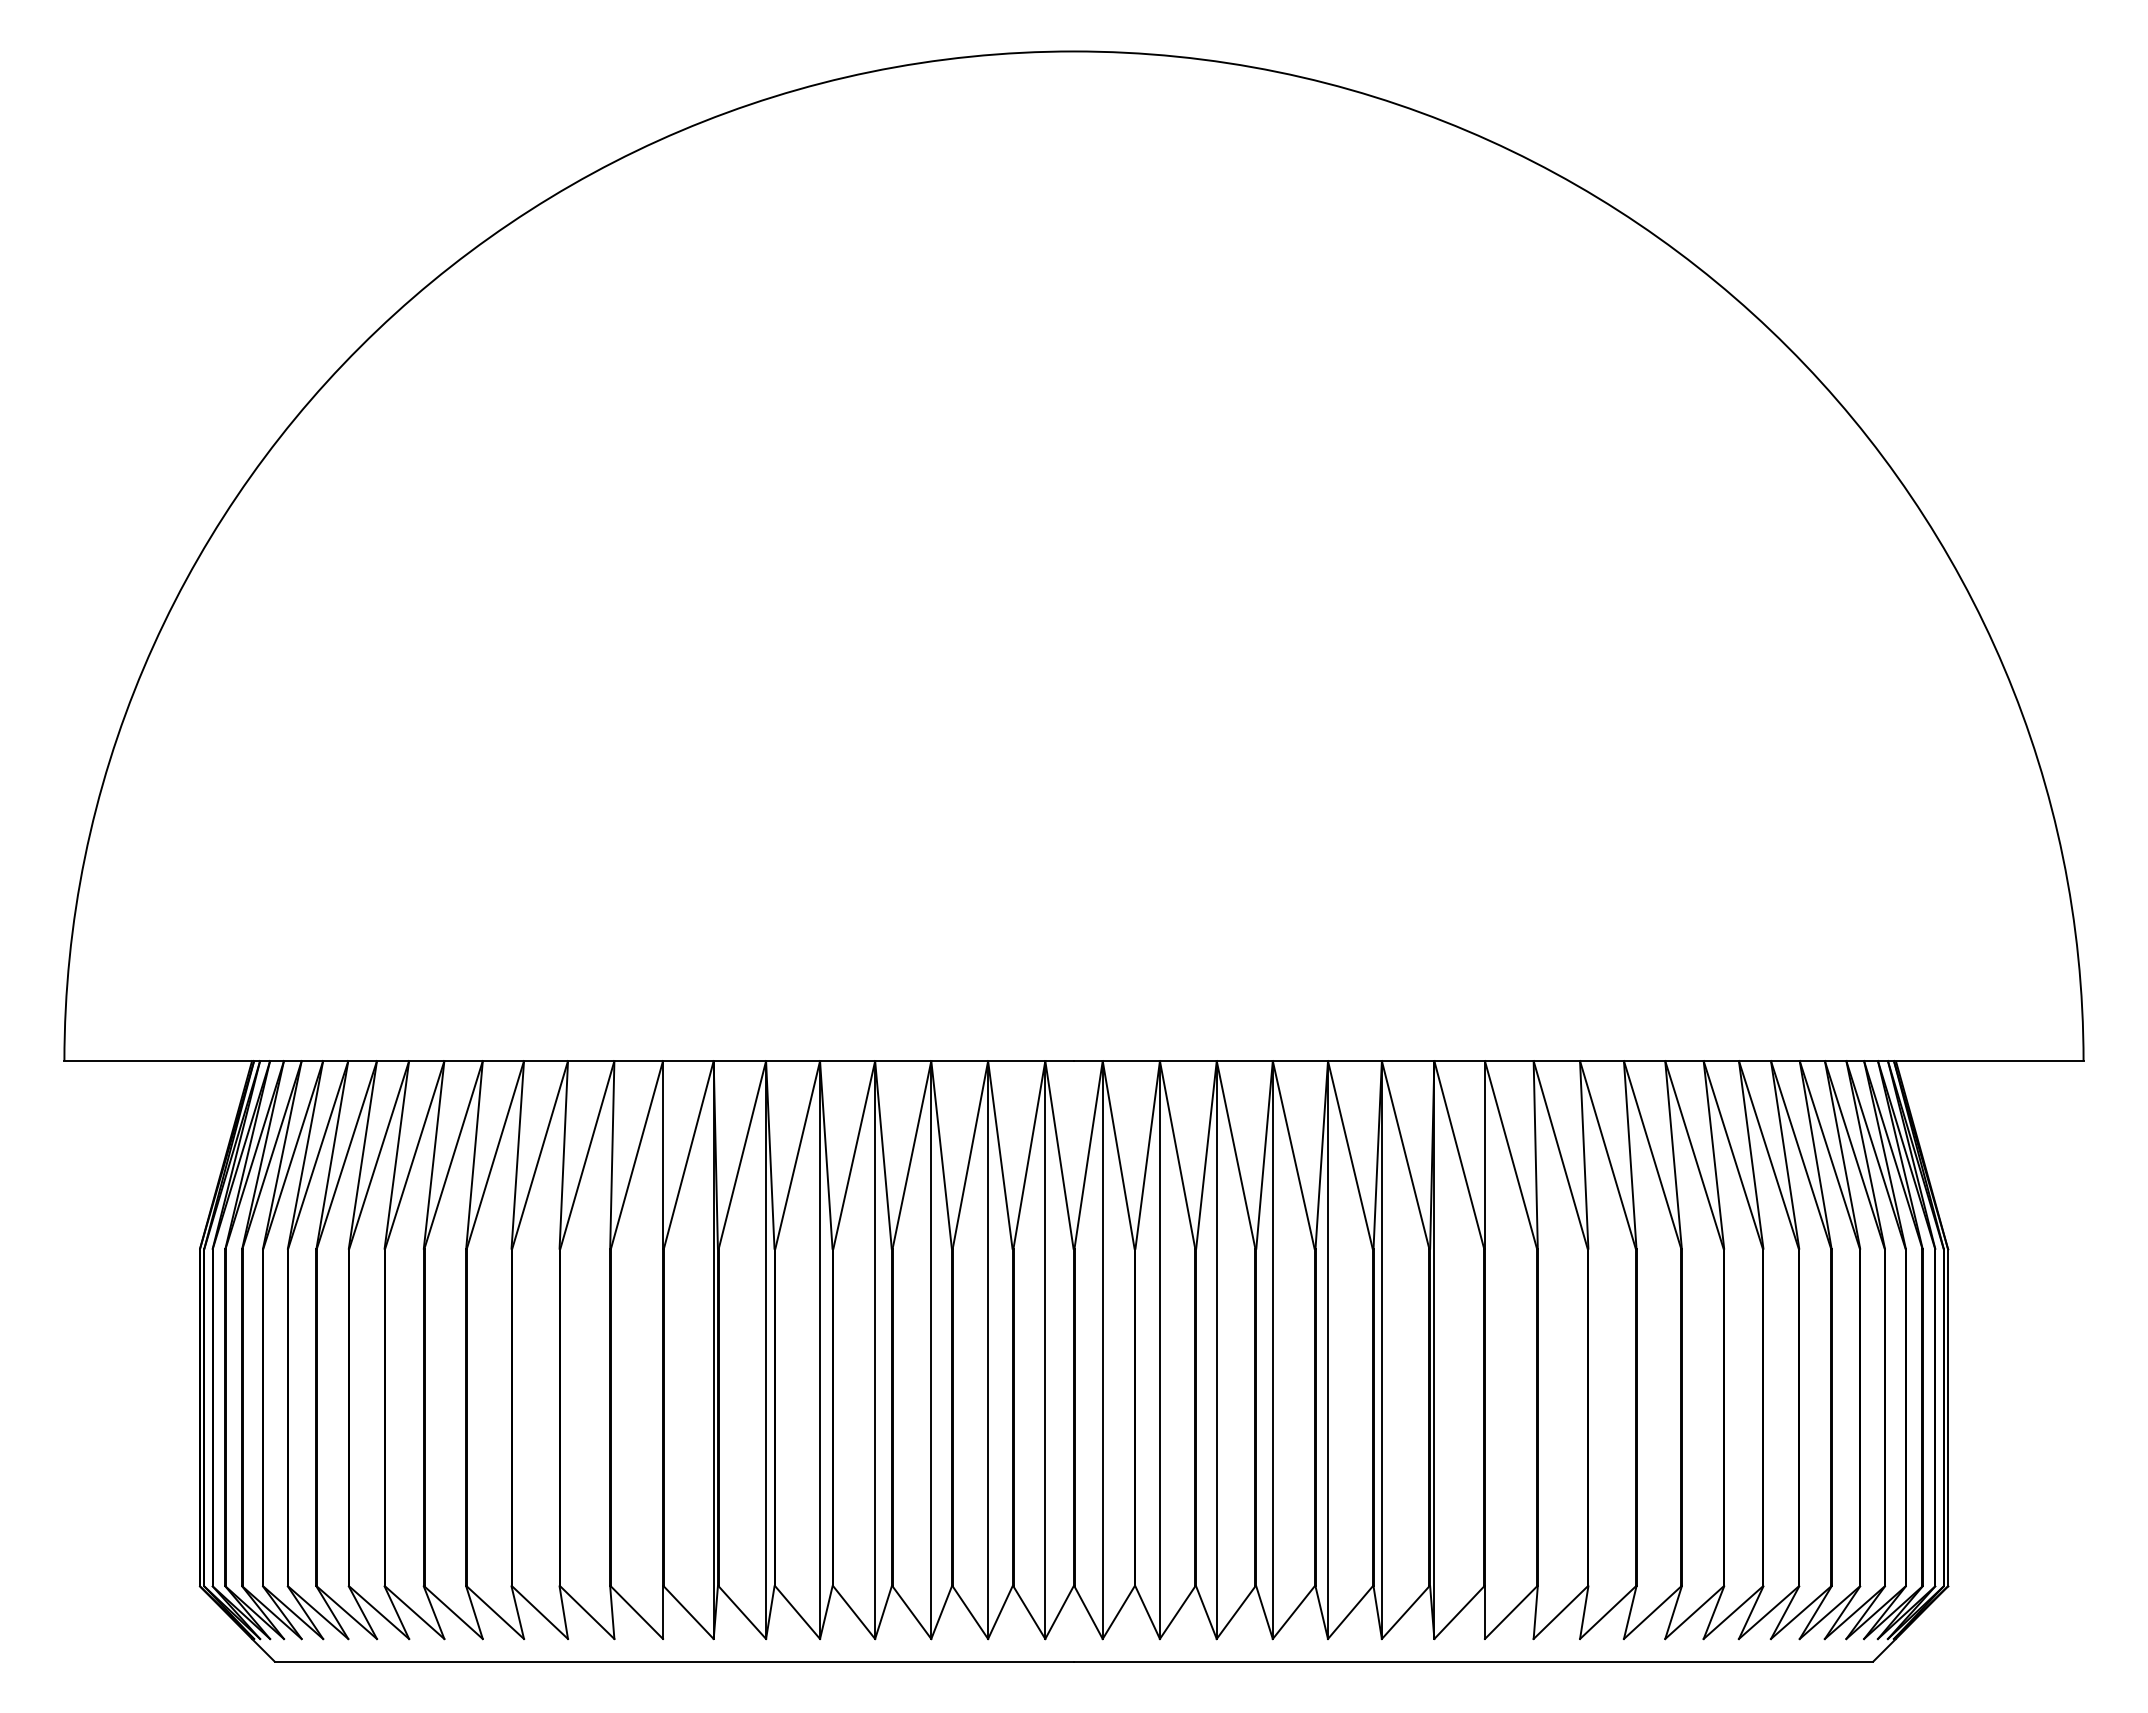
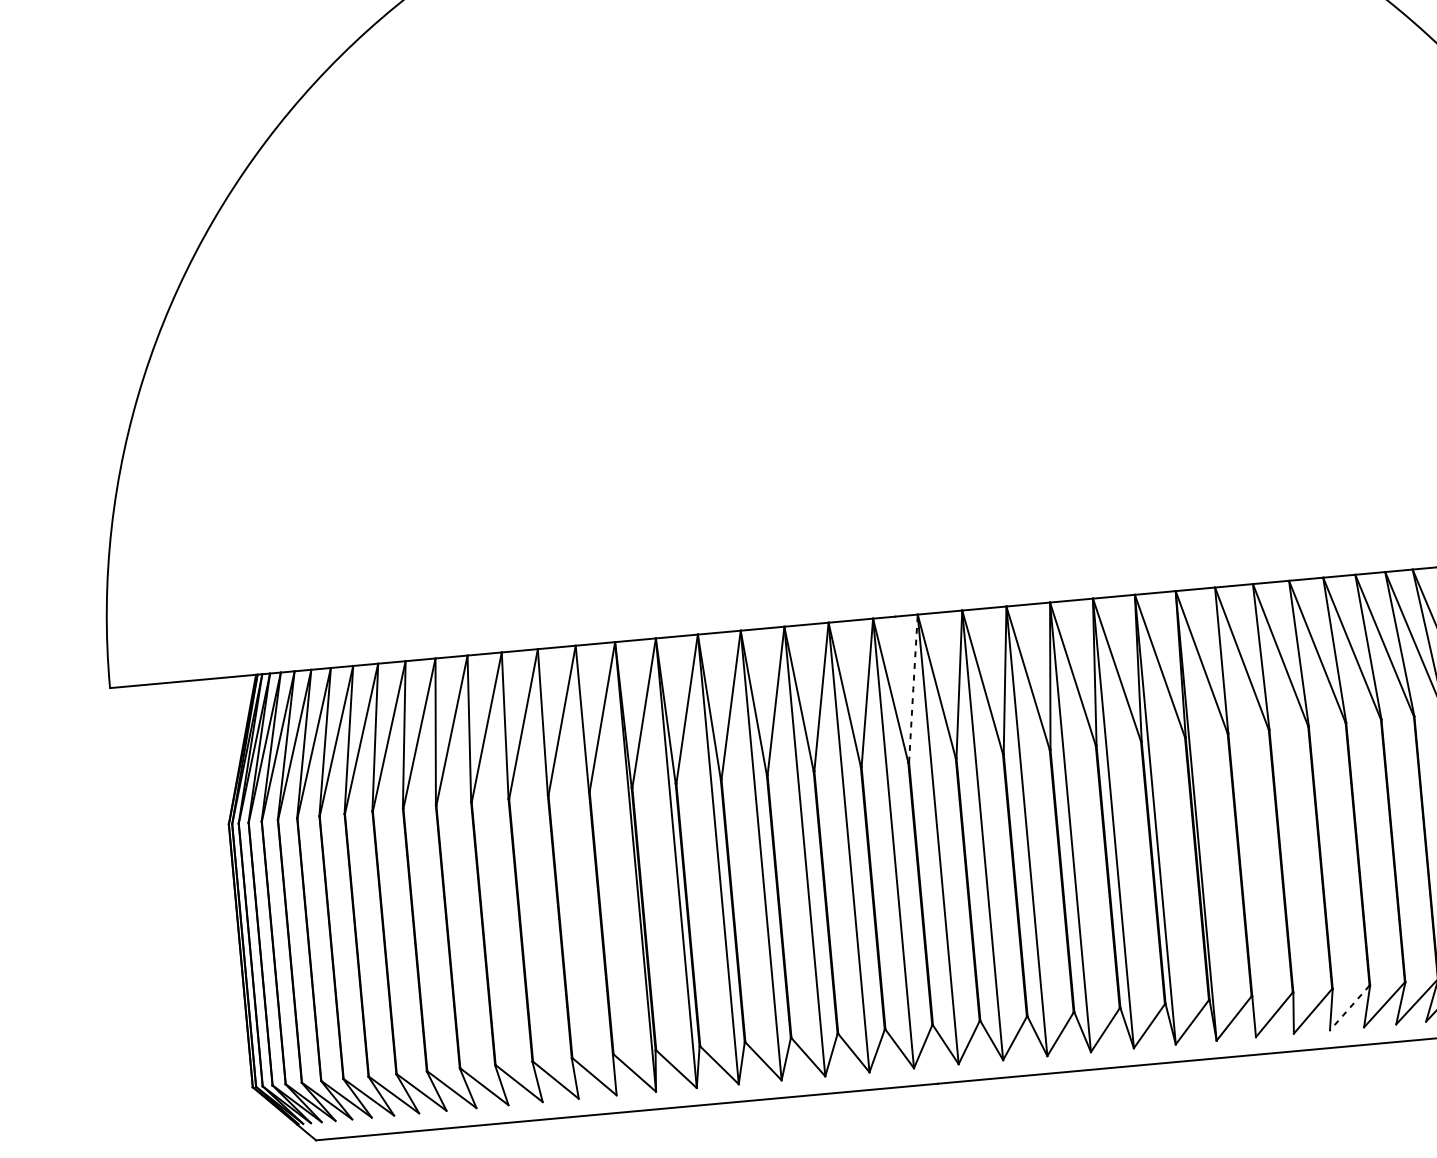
line: (1088, 1154) -> (913, 688), solid -> dashed
line: (1607, 1613) -> (1349, 1008), solid -> dashed

